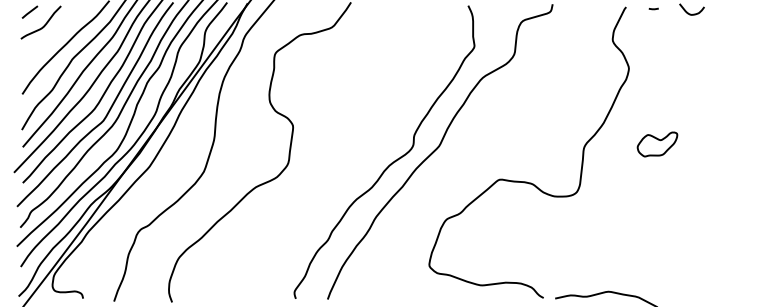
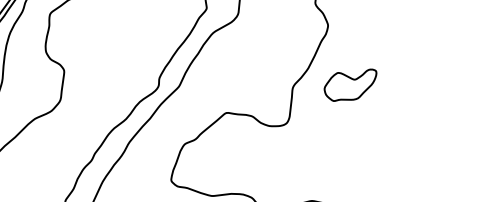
part: (657, 144) -> (350, 85), size x1.67

